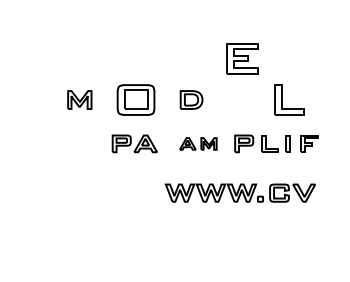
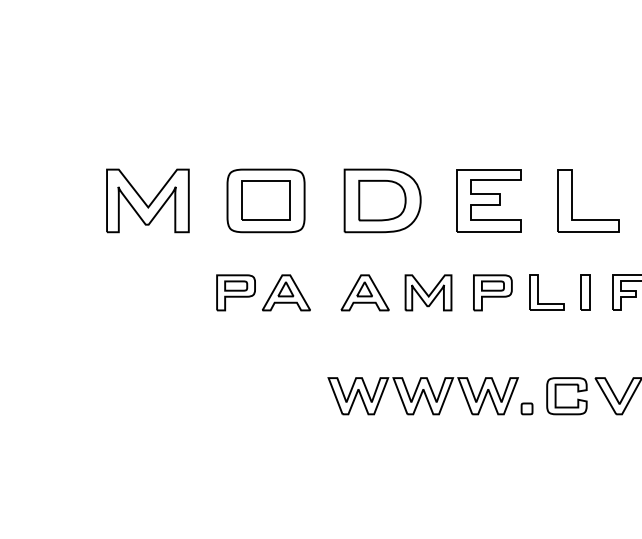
part: (242, 58) -> (489, 199), moved
part: (79, 99) -> (147, 199), size x1.67
part: (191, 99) -> (382, 199), size x1.67
part: (198, 143) -> (397, 292), size x1.43

